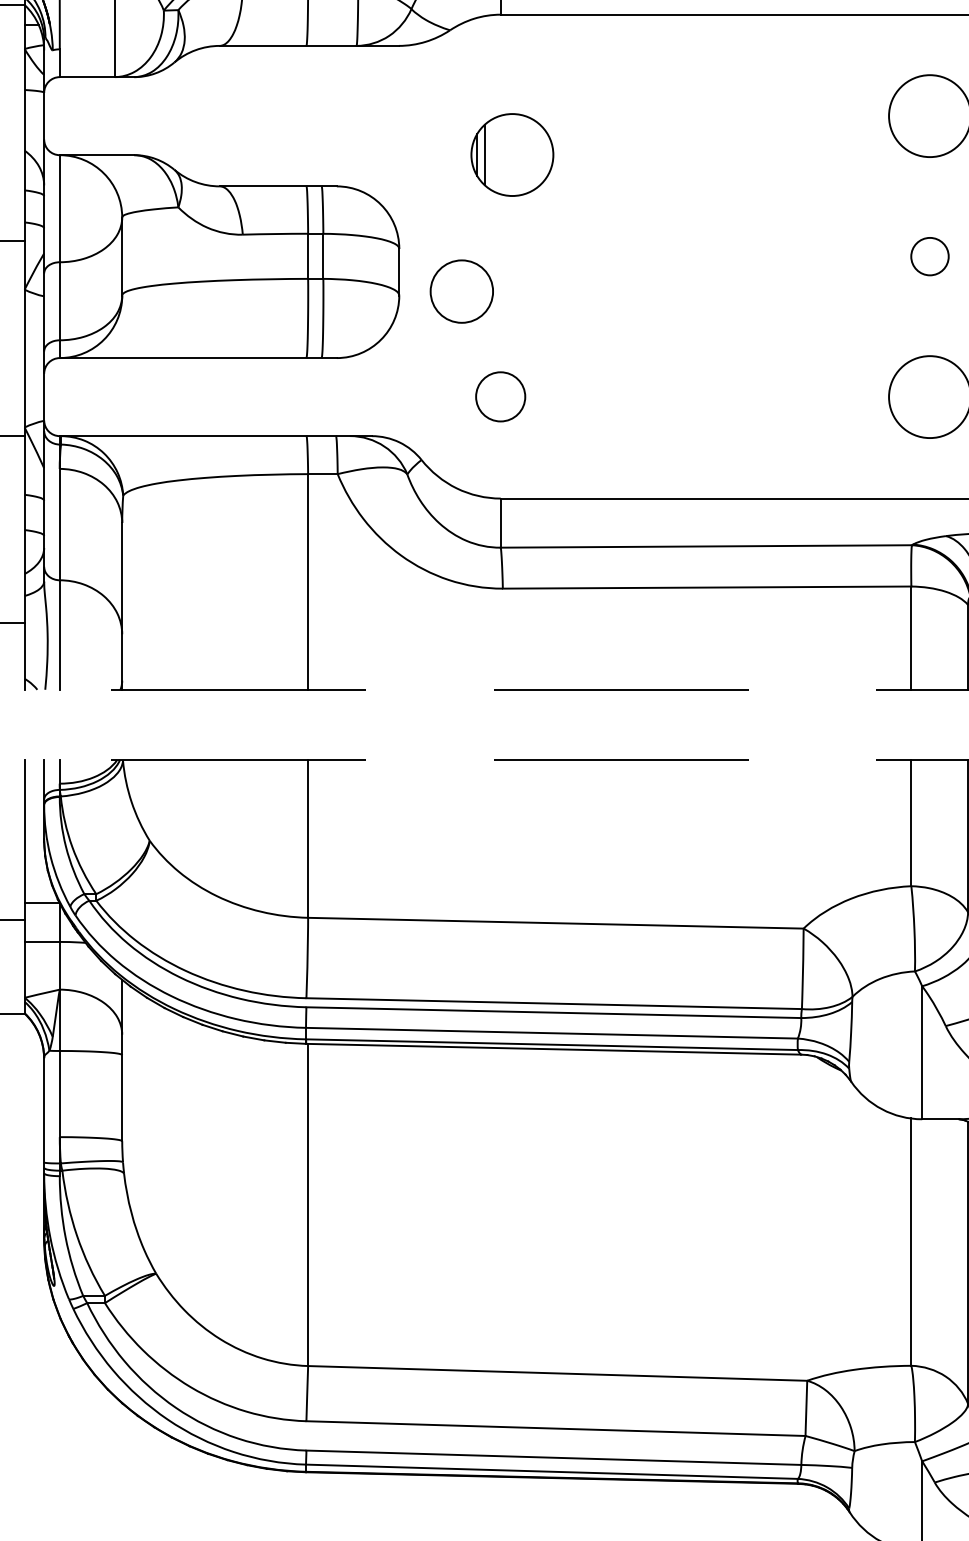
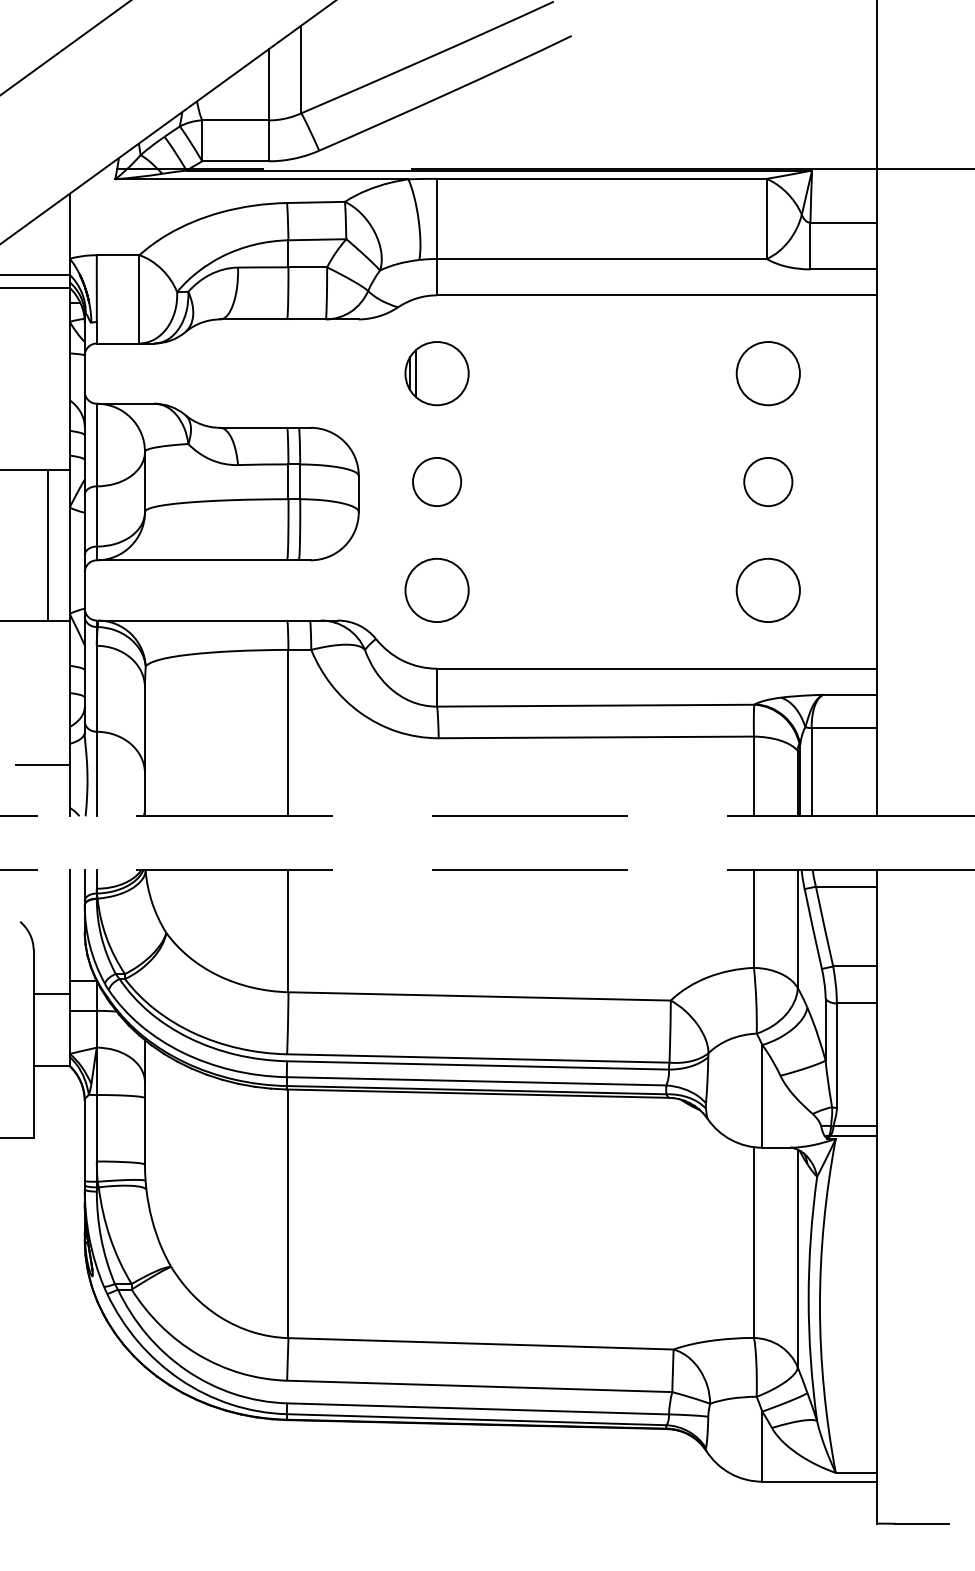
part: (511, 154) -> (436, 373), moved
circle: (930, 255) -> (768, 481), size x1.67
circle: (462, 290) -> (437, 481), moved
circle: (499, 395) -> (436, 589), size x1.67

